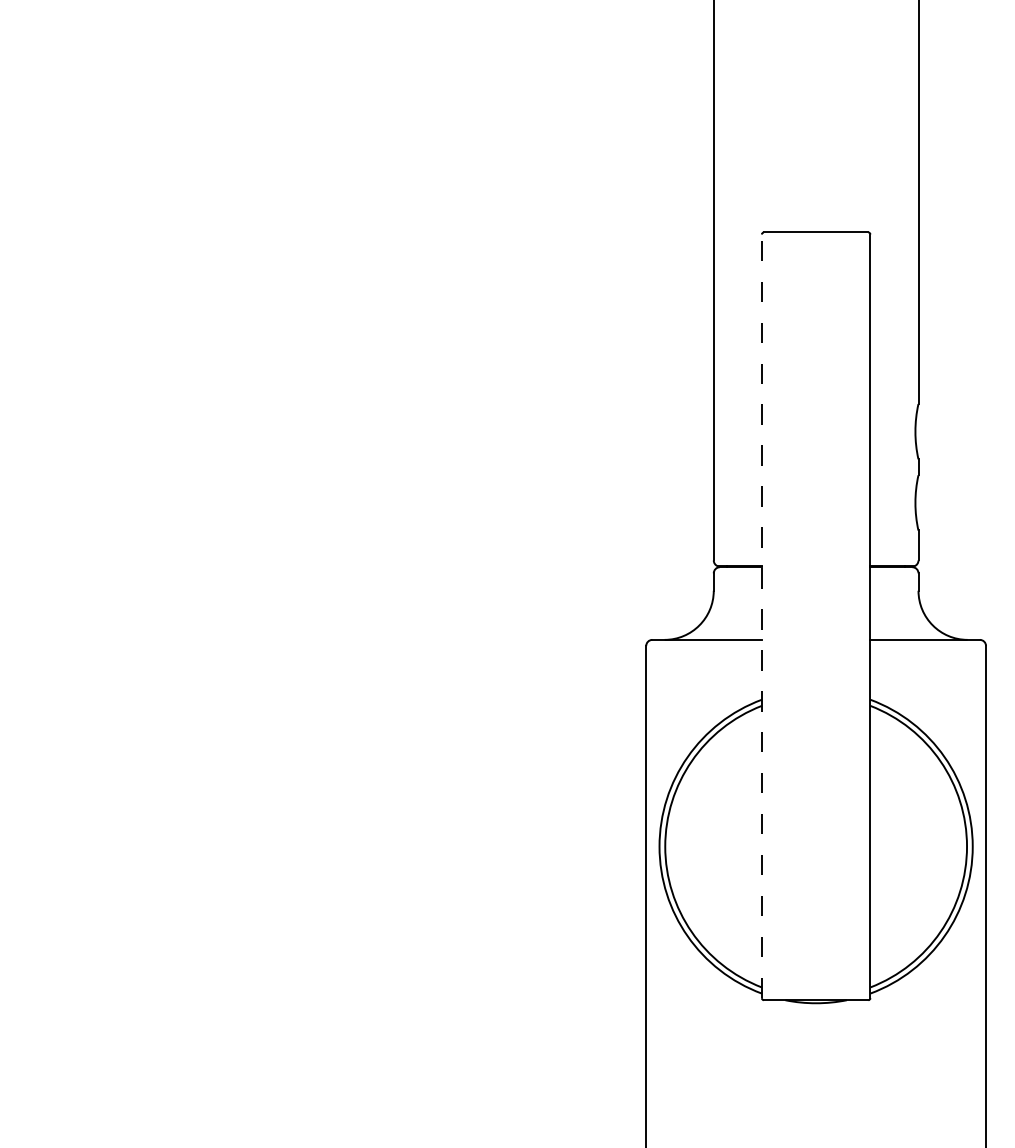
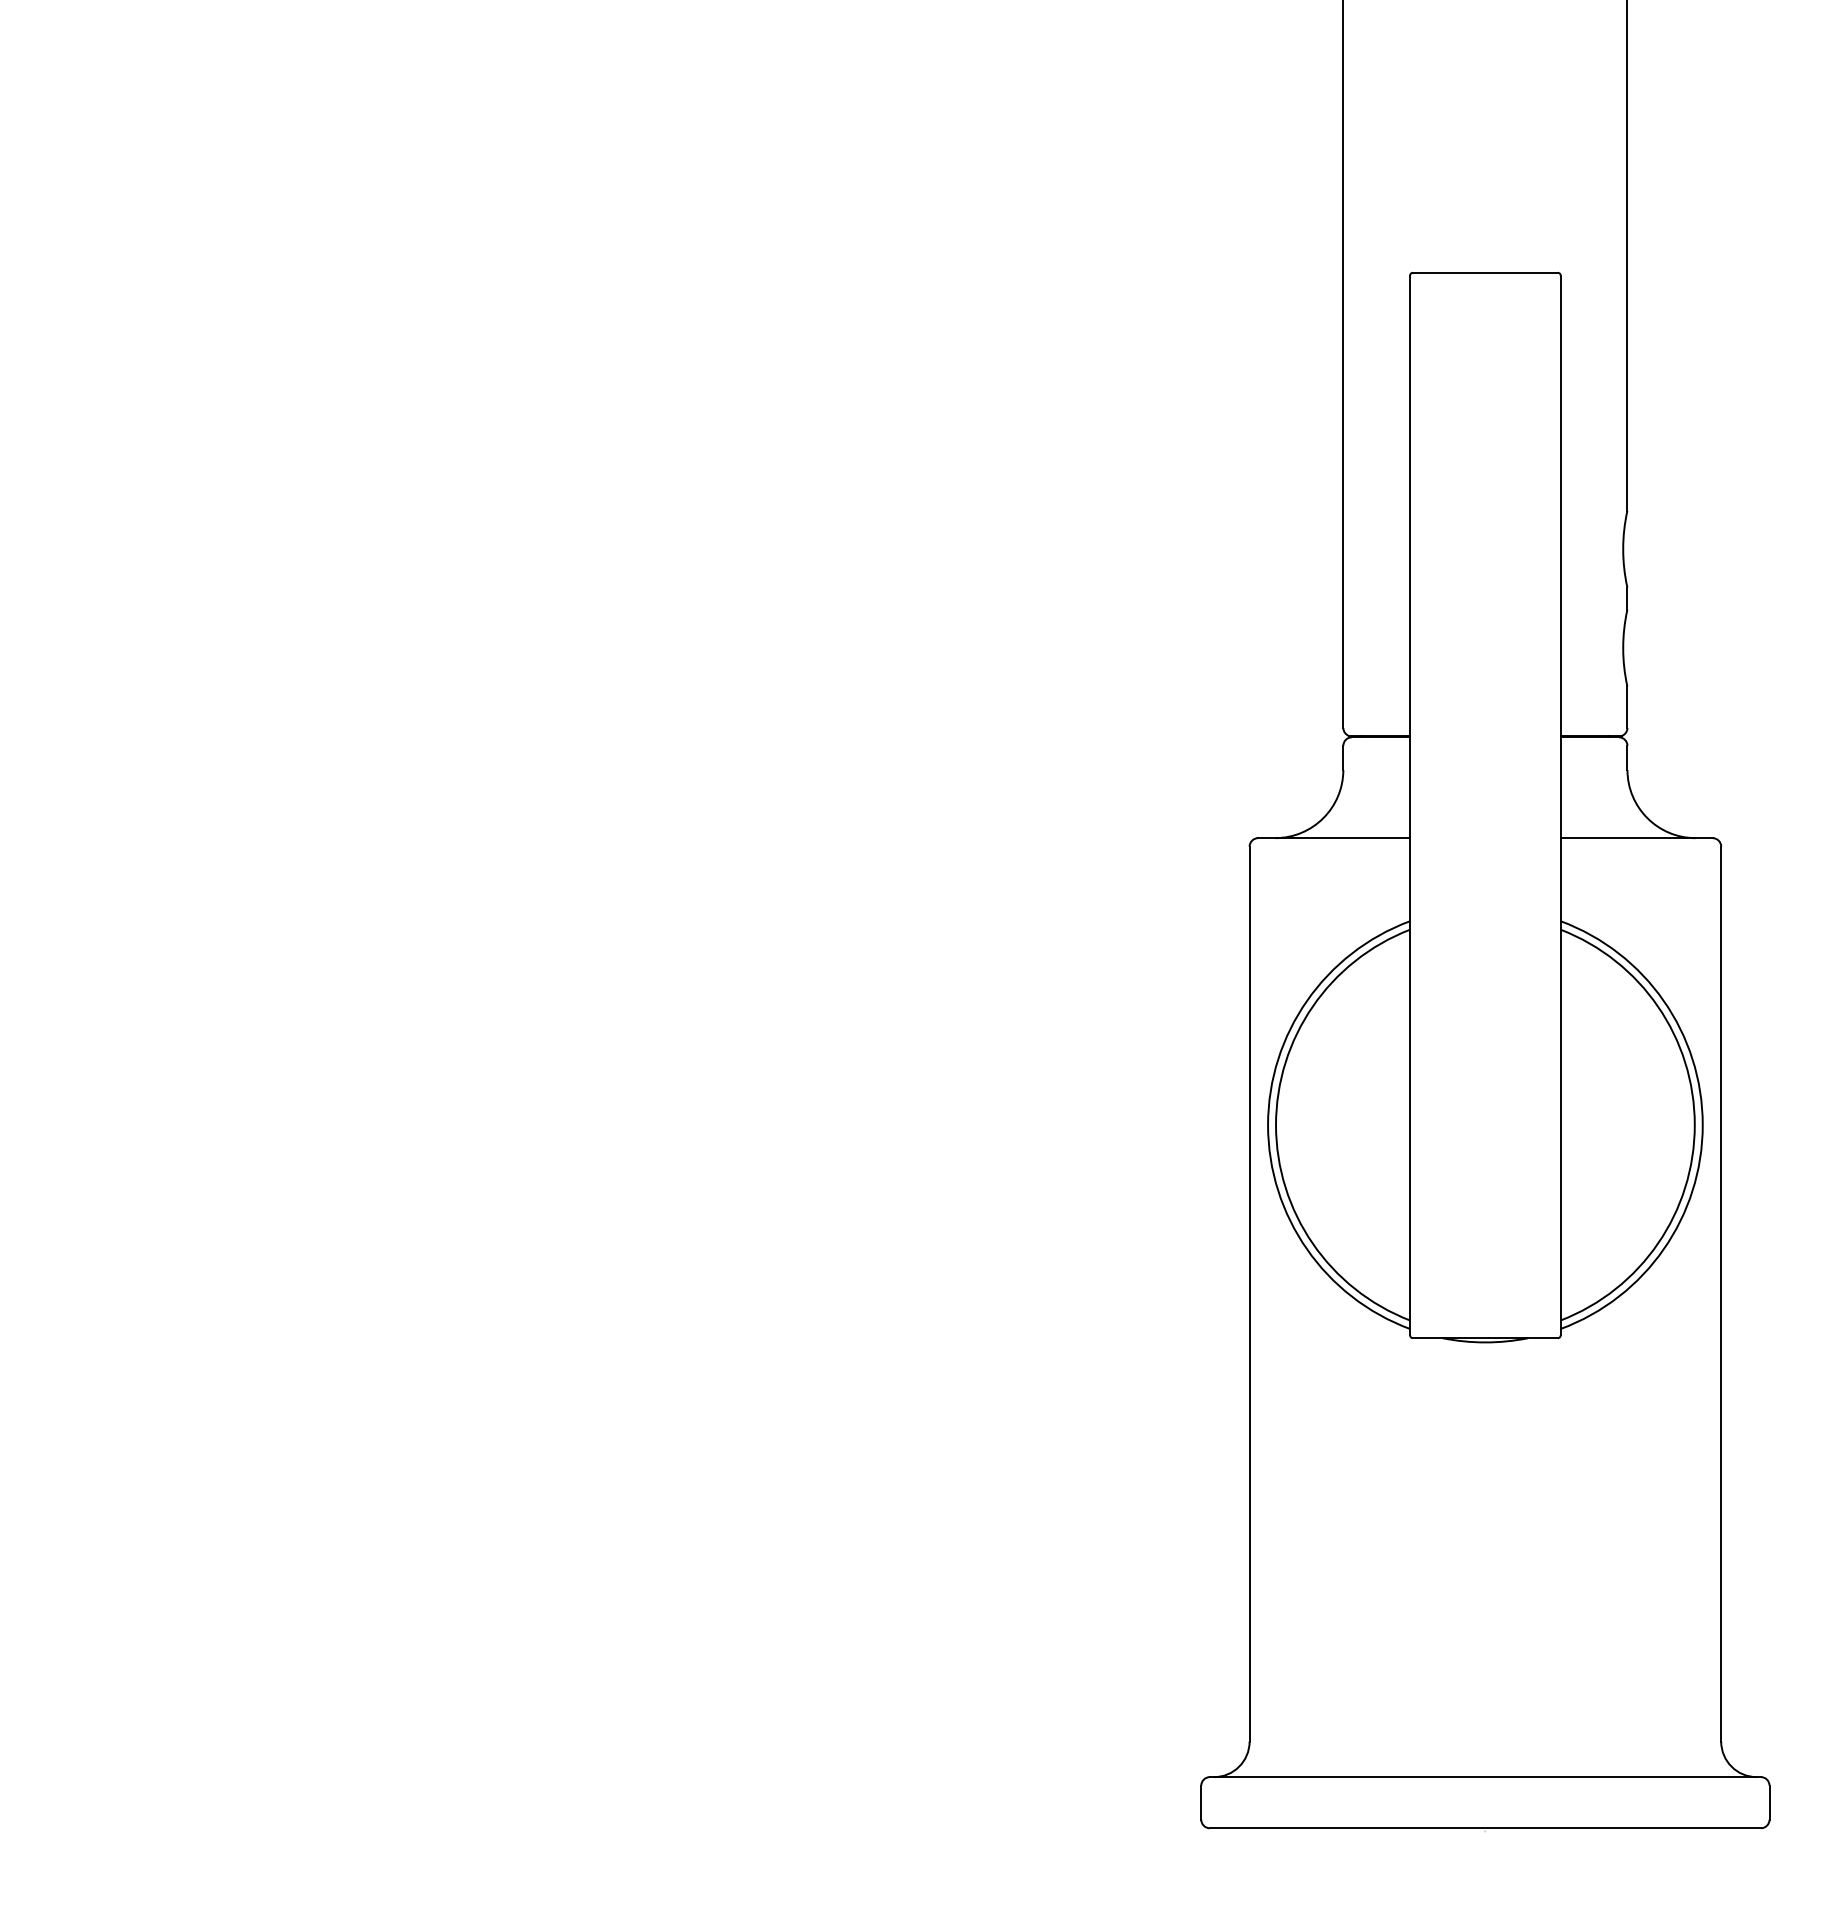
line: (762, 616) -> (1410, 805), dashed -> solid

